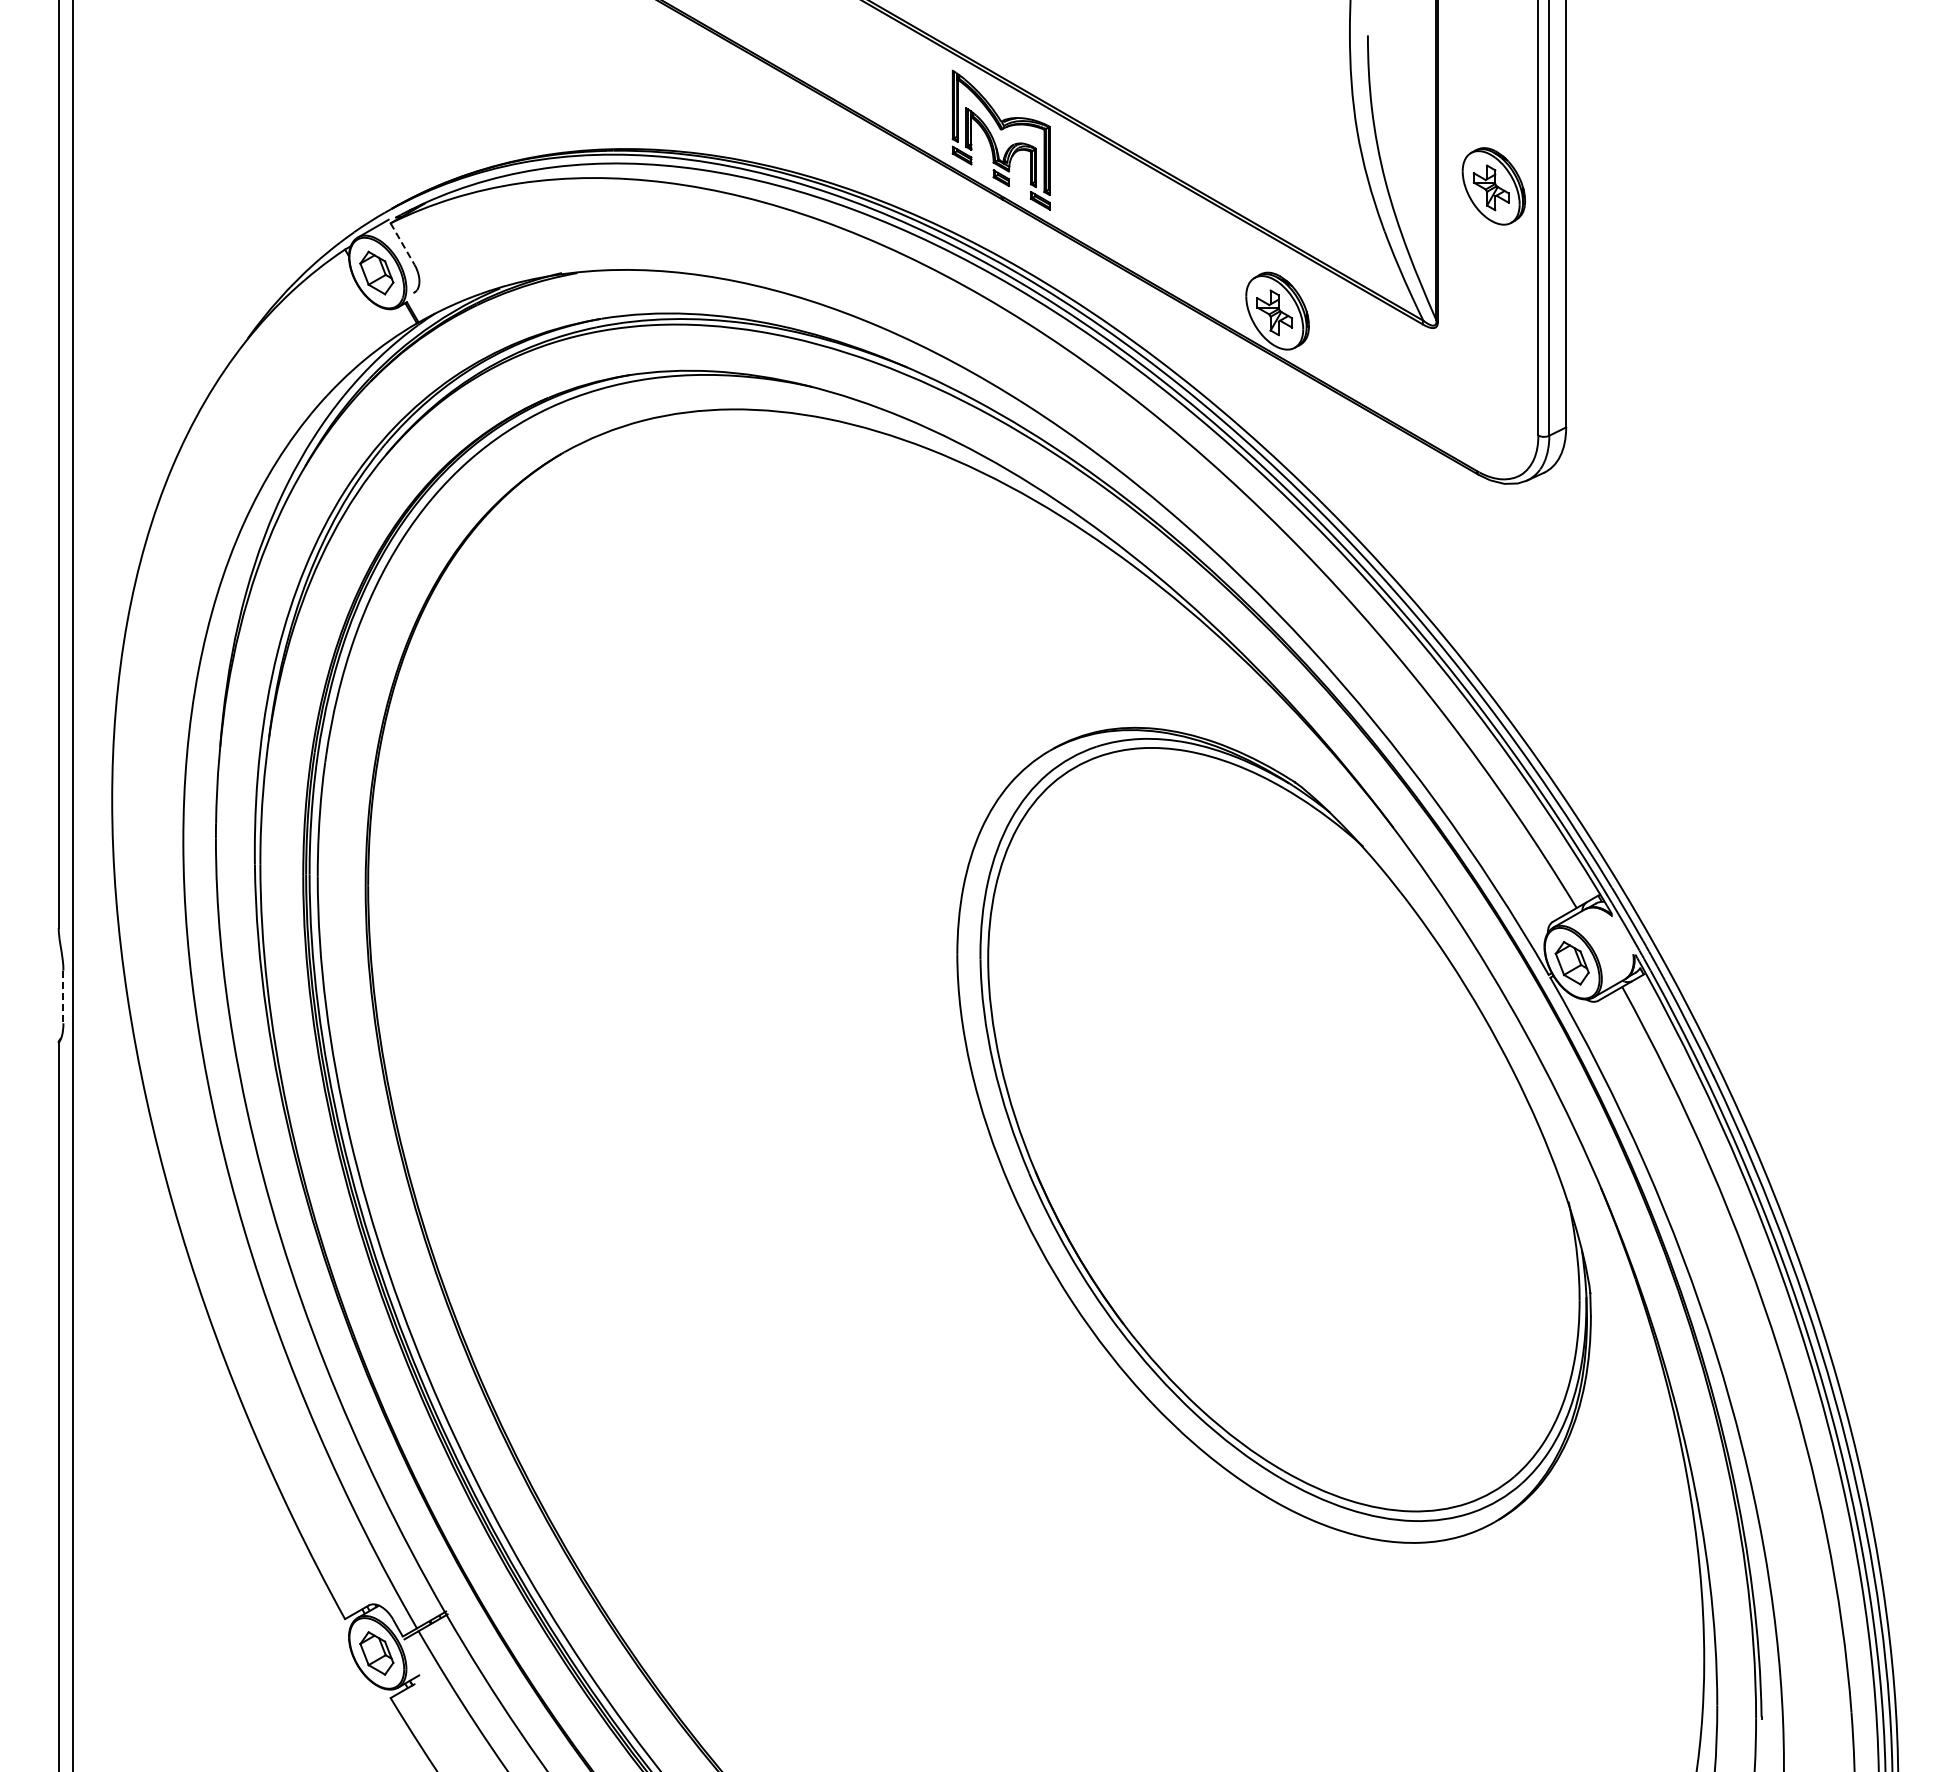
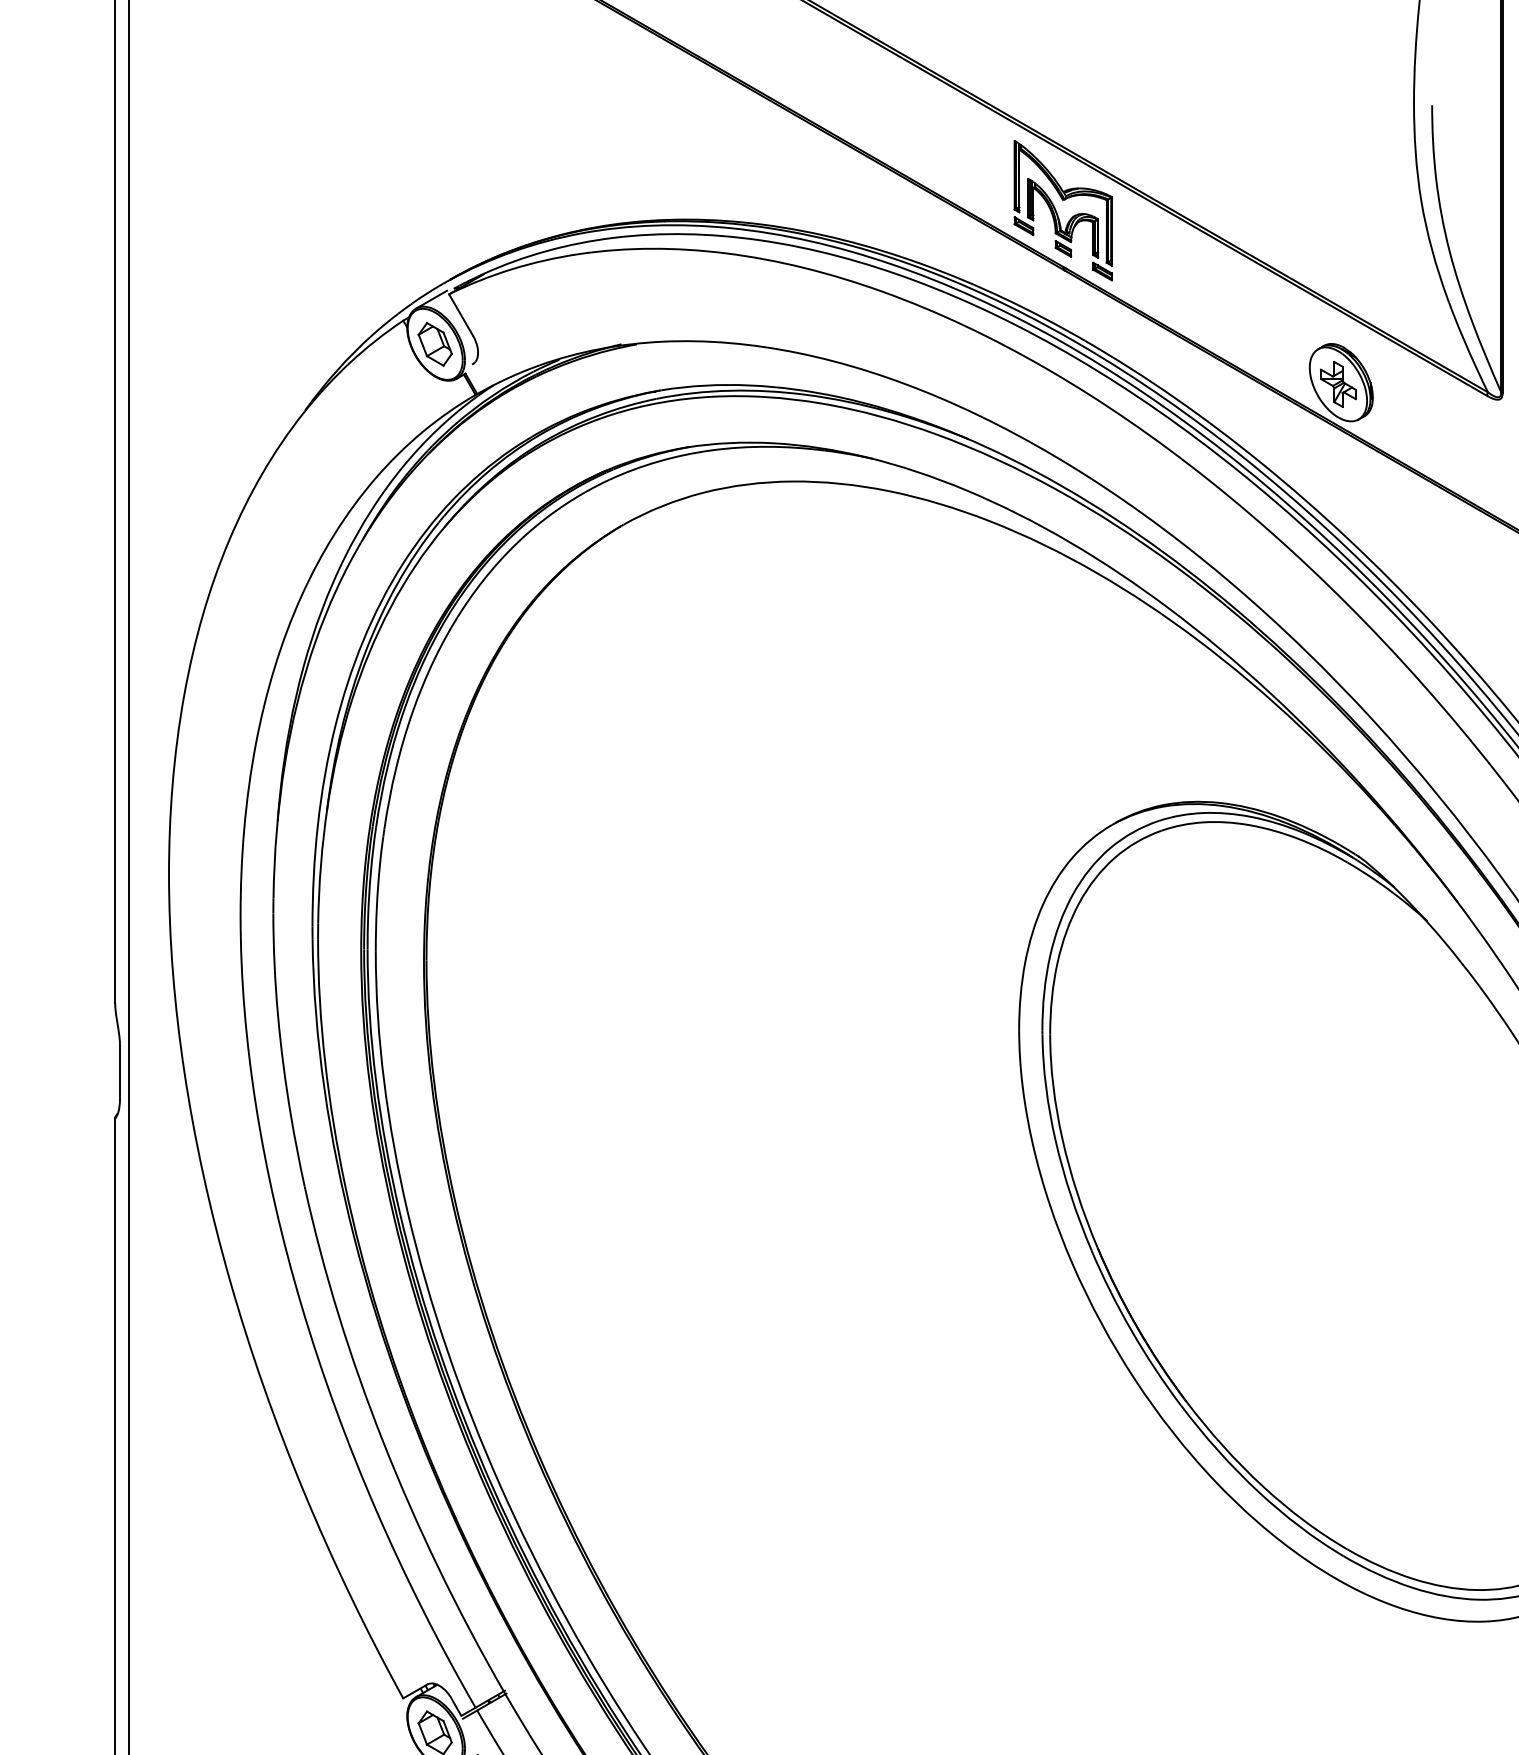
line: (402, 243) -> (461, 314), dashed -> solid
line: (63, 997) -> (120, 1073), dashed -> solid

